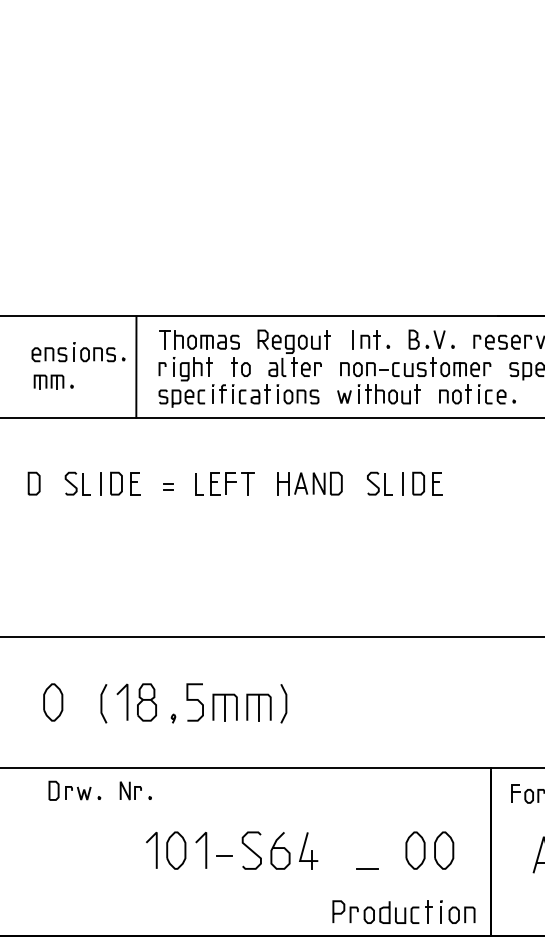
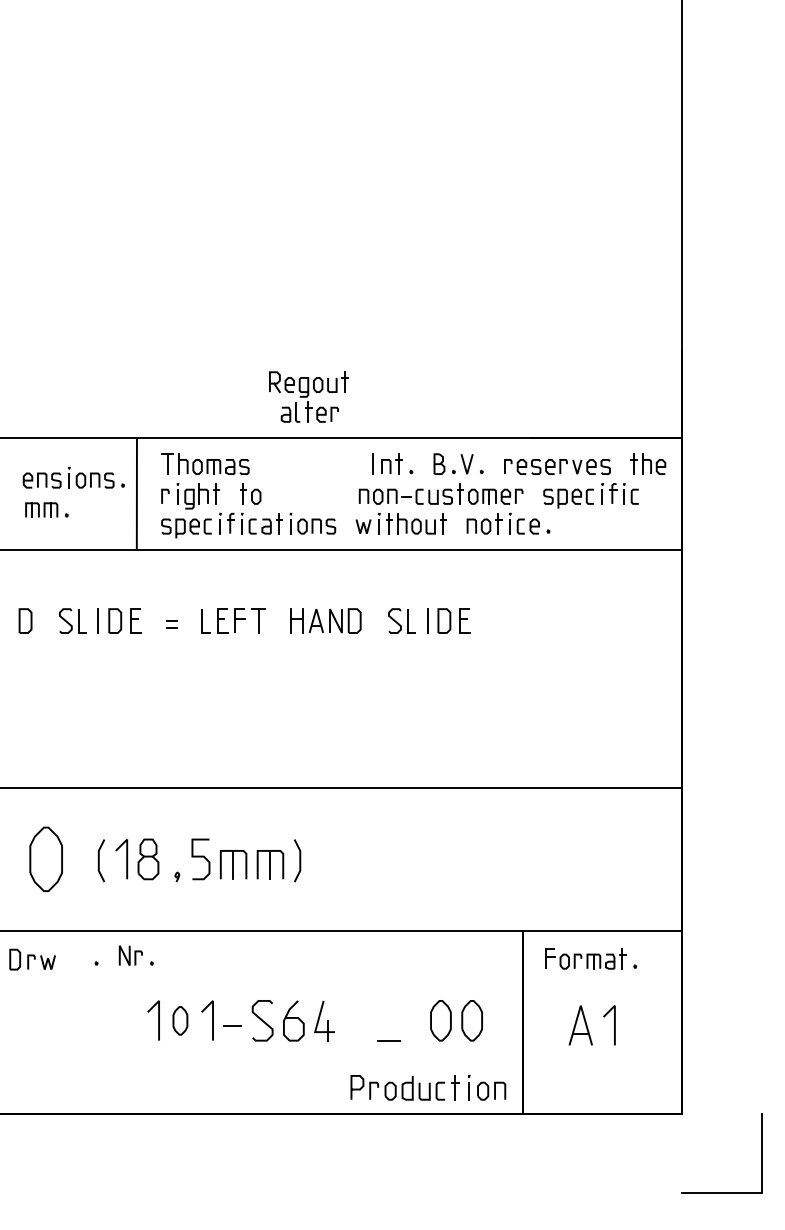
part: (293, 352) -> (308, 396), moved
part: (53, 702) -> (46, 859), size x1.6
part: (69, 790) -> (32, 959), moved
part: (176, 850) -> (180, 1020), size x0.7

